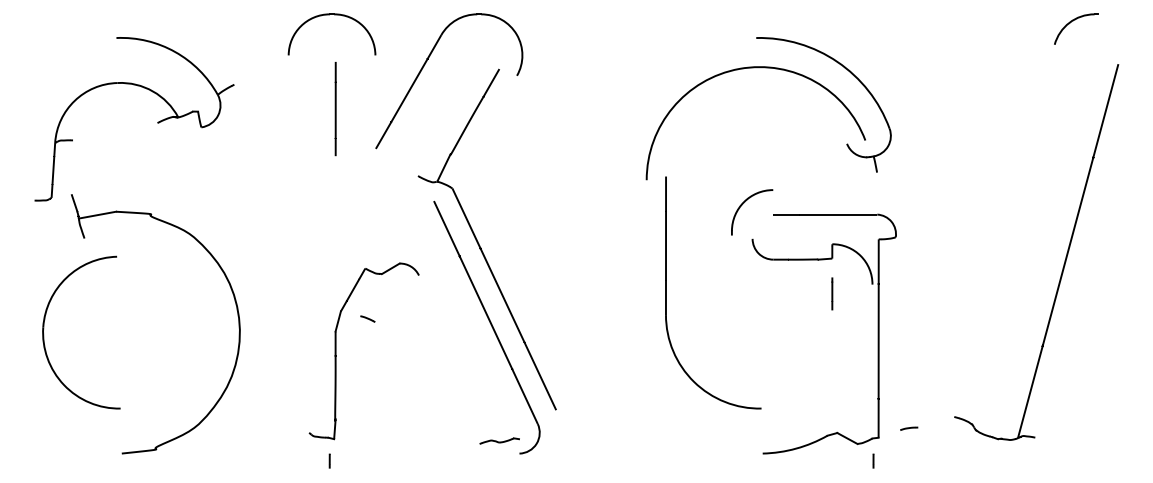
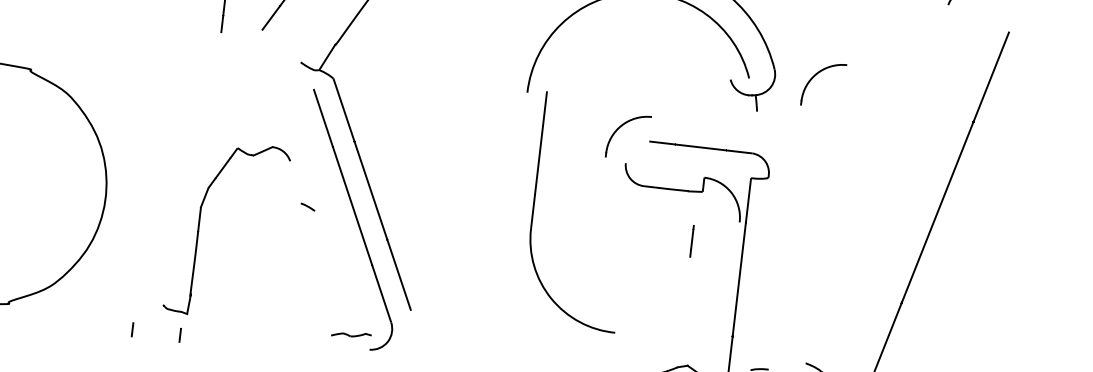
part: (932, 129) -> (817, 75), added
line: (832, 293) -> (692, 240), moved
line: (367, 318) -> (307, 206), moved
line: (281, 460) -> (132, 329), added

